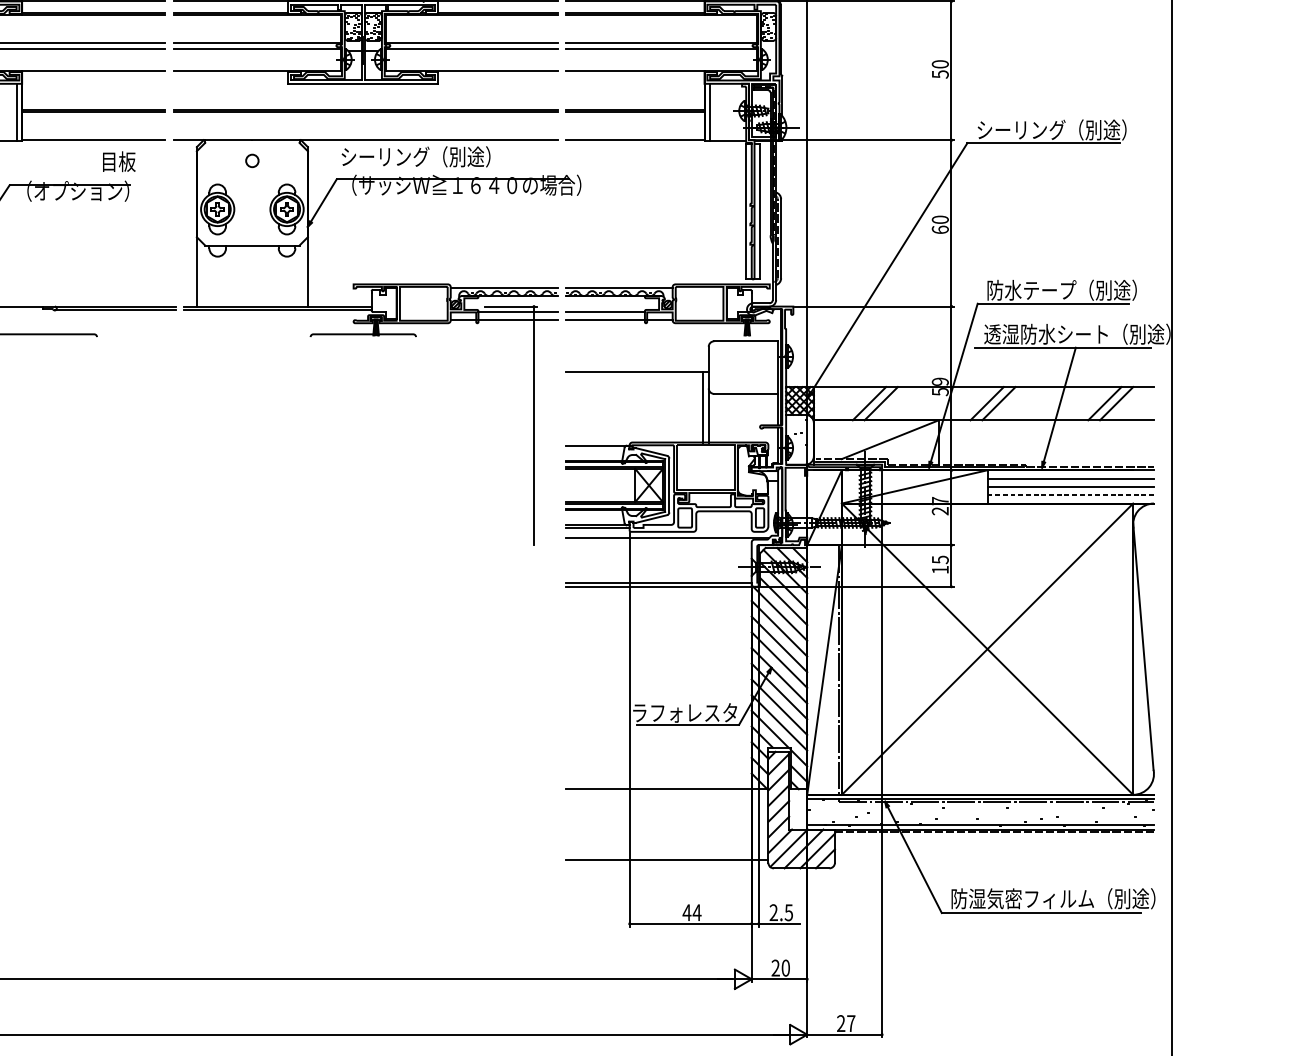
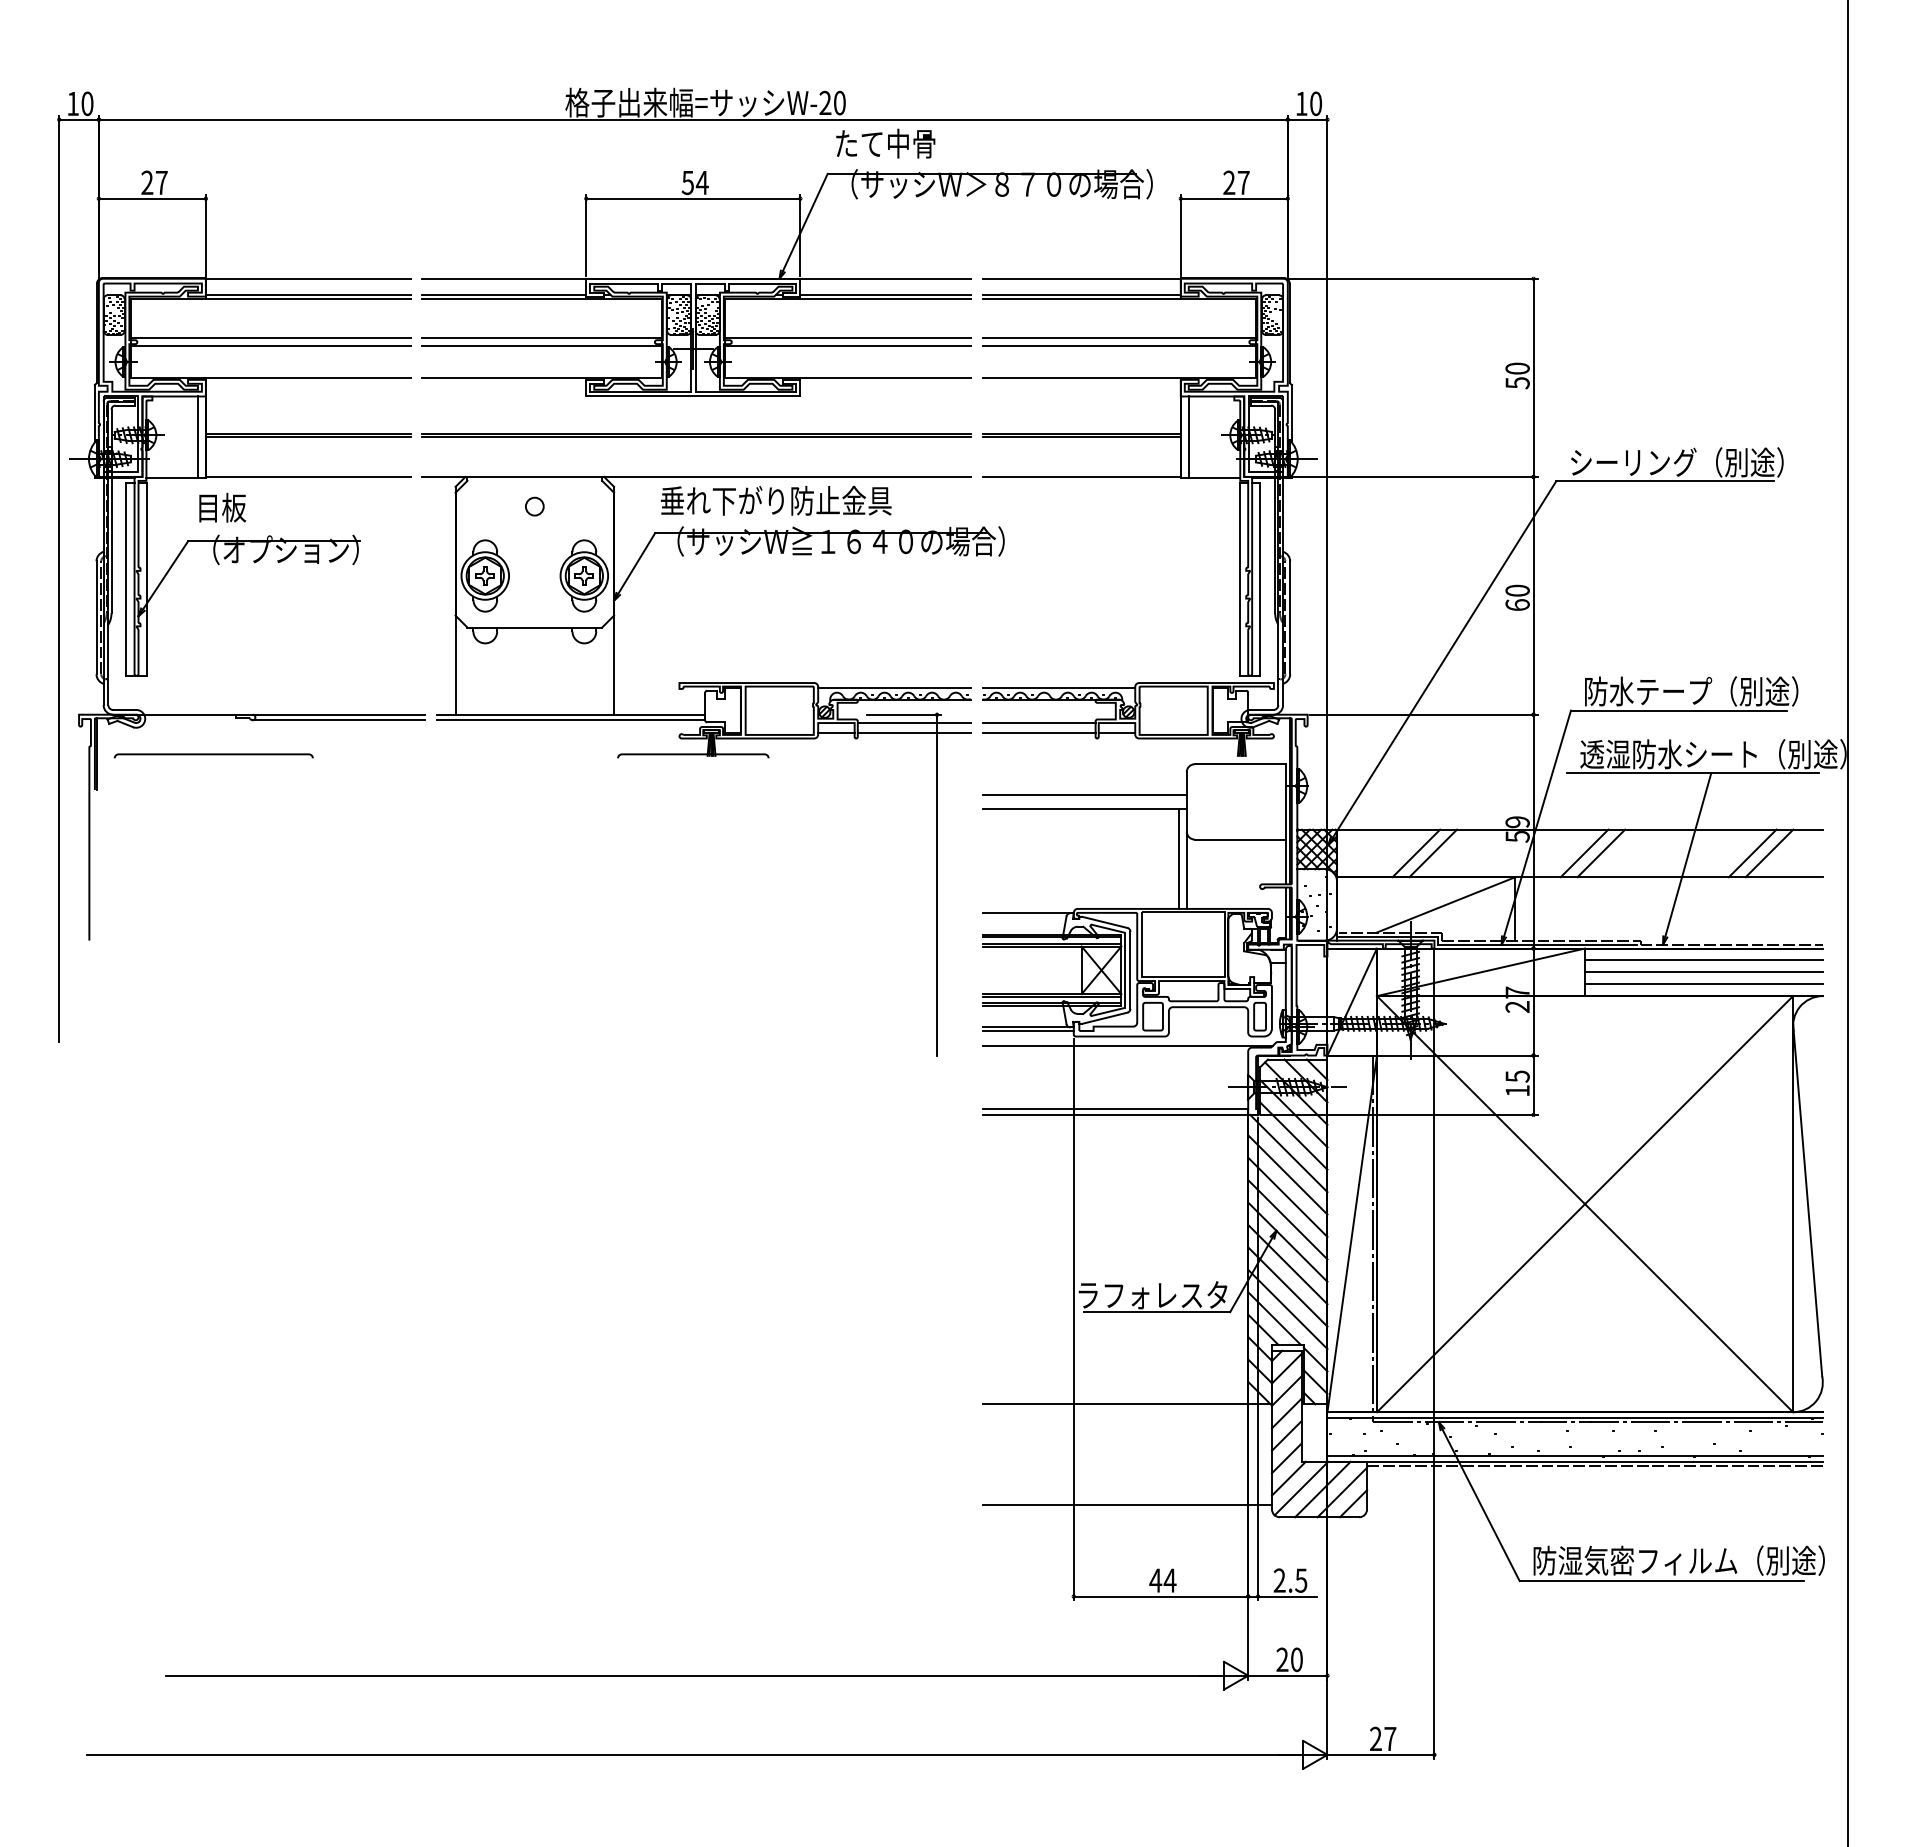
text: (420, 156) -> (775, 500), シーリング（別途） -> 垂れ下がり防止金具
text: (119, 161) -> (222, 507), moved
line: (637, 363) -> (1084, 795), added
line: (1070, 495) -> (1703, 984), dashed -> solid

